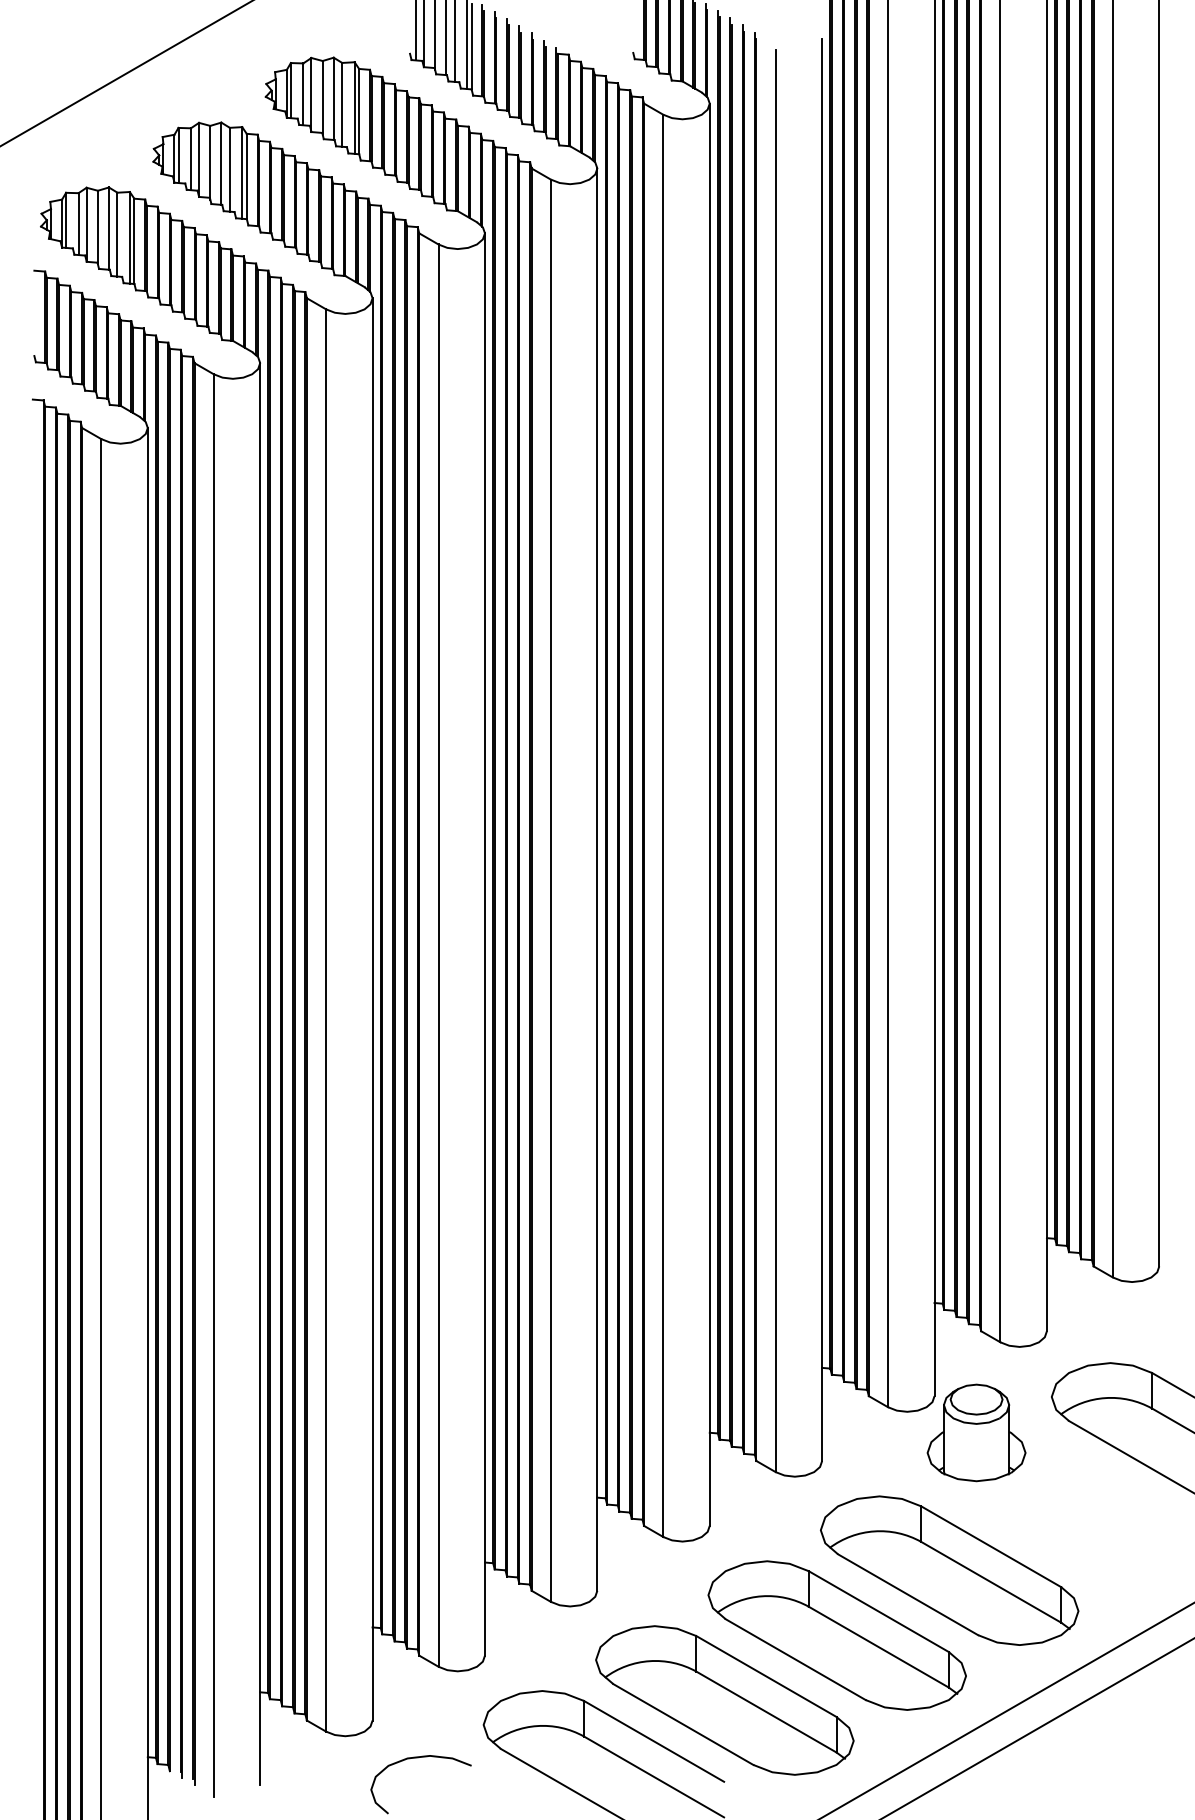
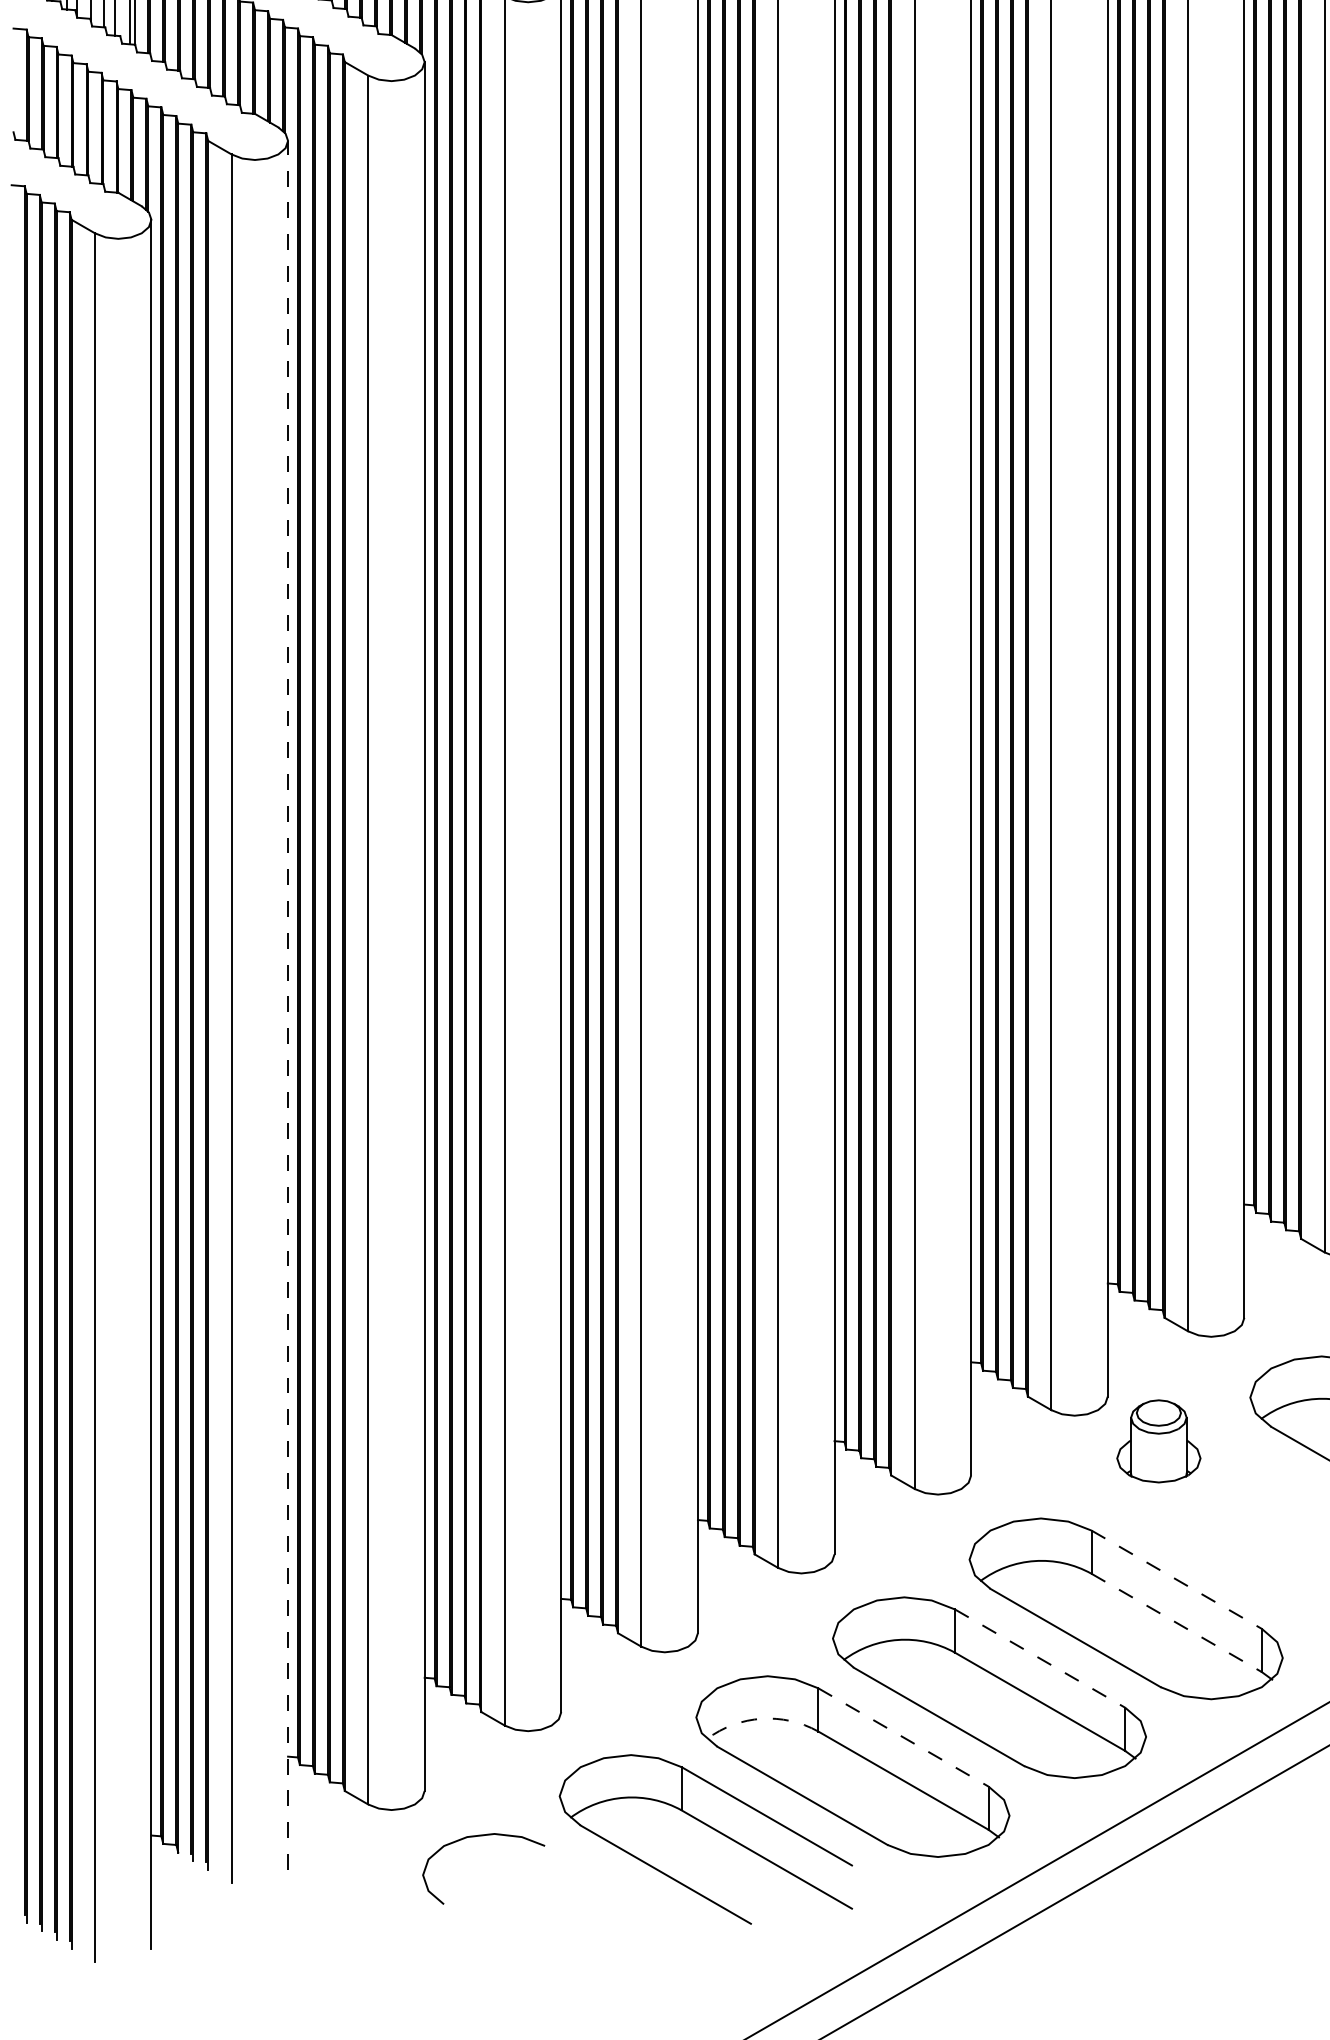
line: (260, 1073) -> (288, 1004), solid -> dashed
part: (976, 1432) -> (1158, 1440), size x0.7
line: (991, 1546) -> (1177, 1579), solid -> dashed
line: (991, 1582) -> (1177, 1623), solid -> dashed
line: (878, 1611) -> (1039, 1658), solid -> dashed
arc: (649, 1661) -> (761, 1719), solid -> dashed
line: (766, 1676) -> (903, 1737), solid -> dashed

